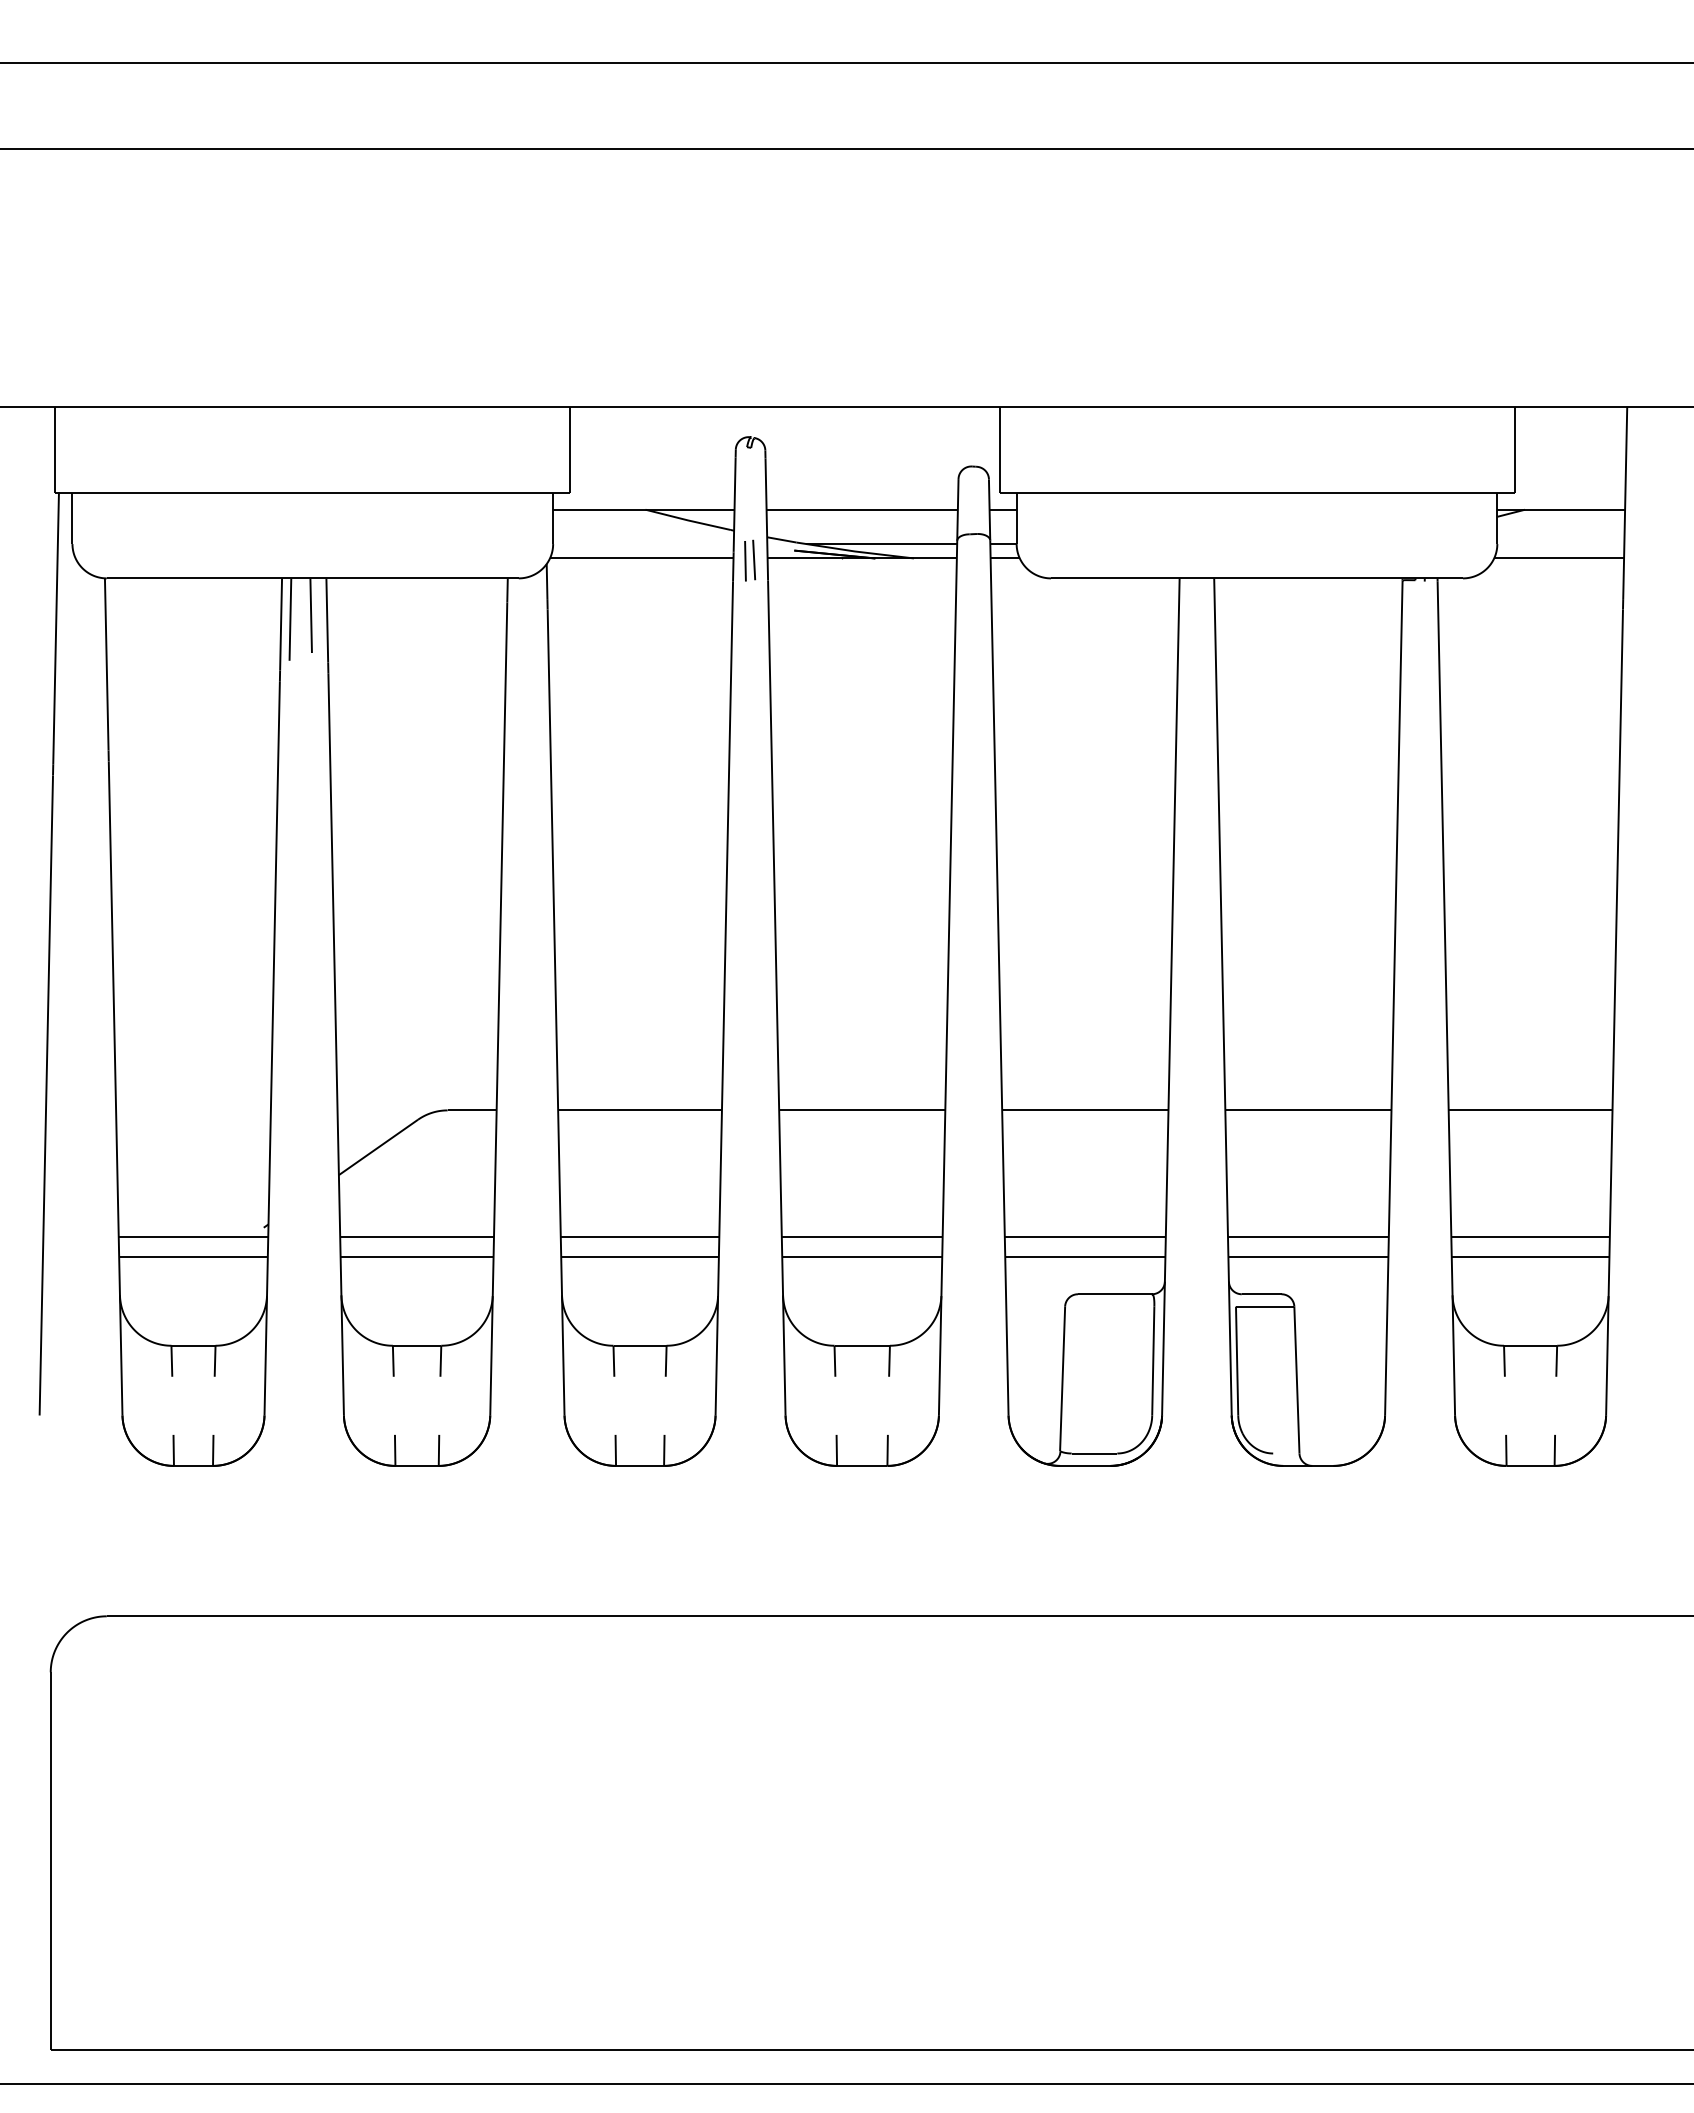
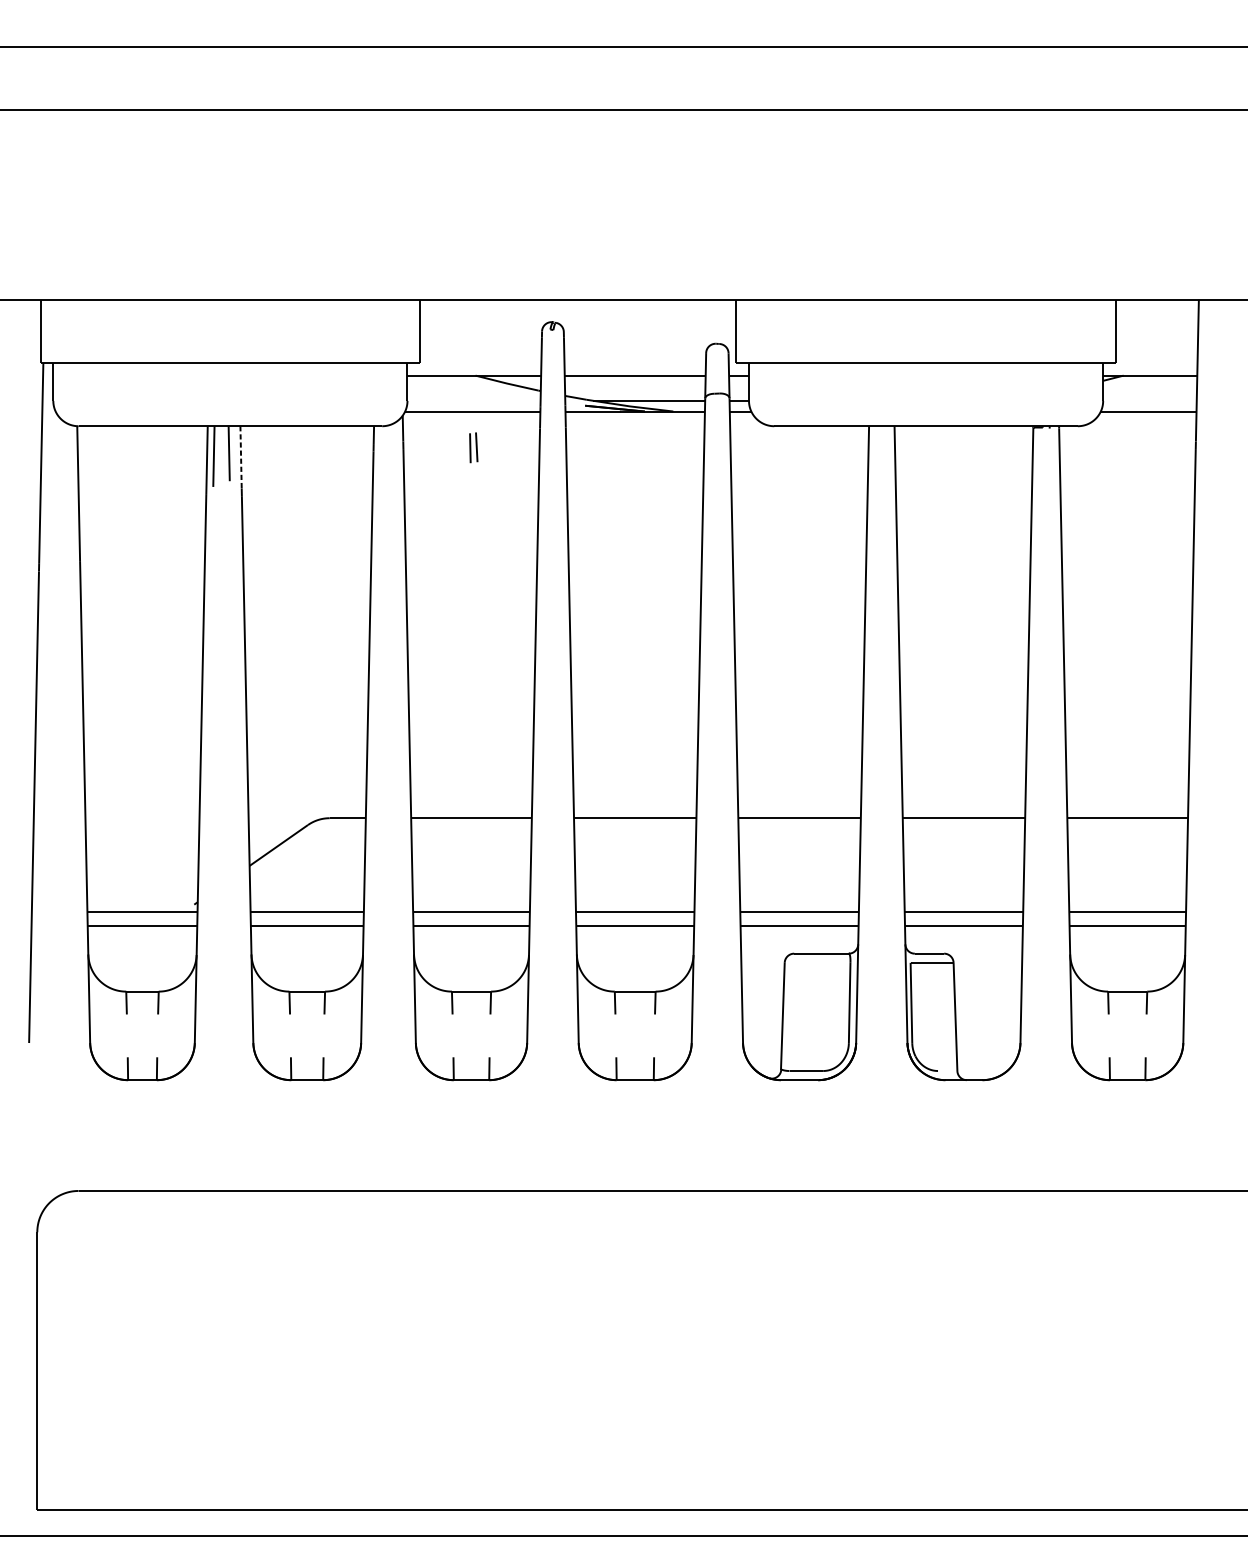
part: (750, 560) -> (474, 447), moved
line: (327, 621) -> (241, 457), solid -> dashed

